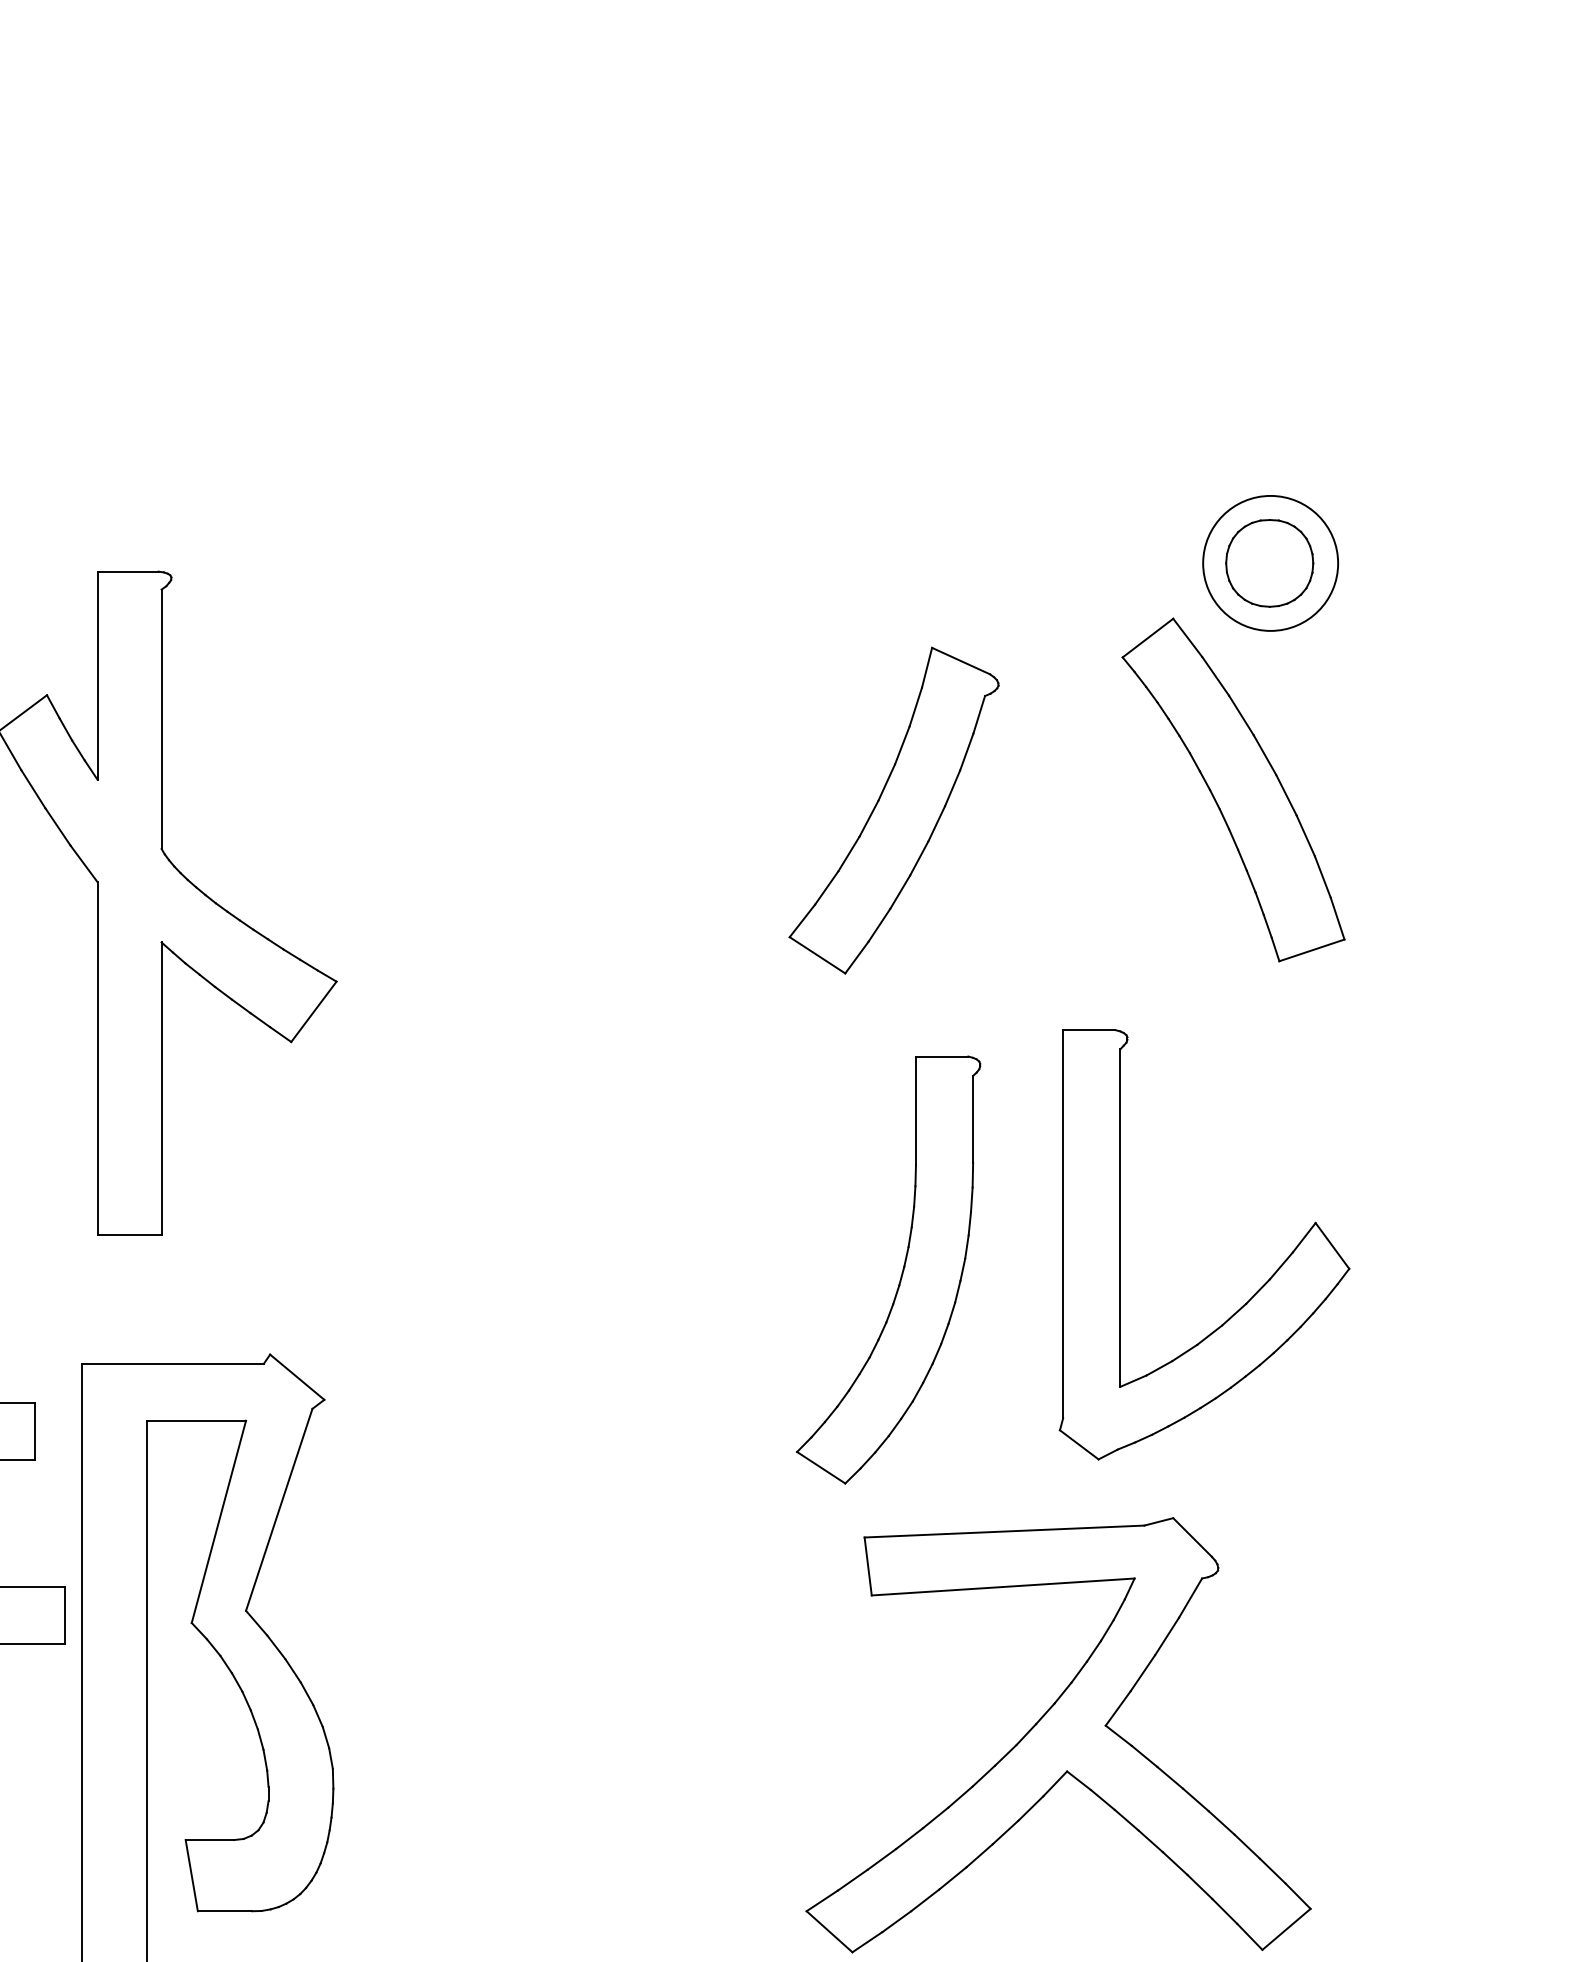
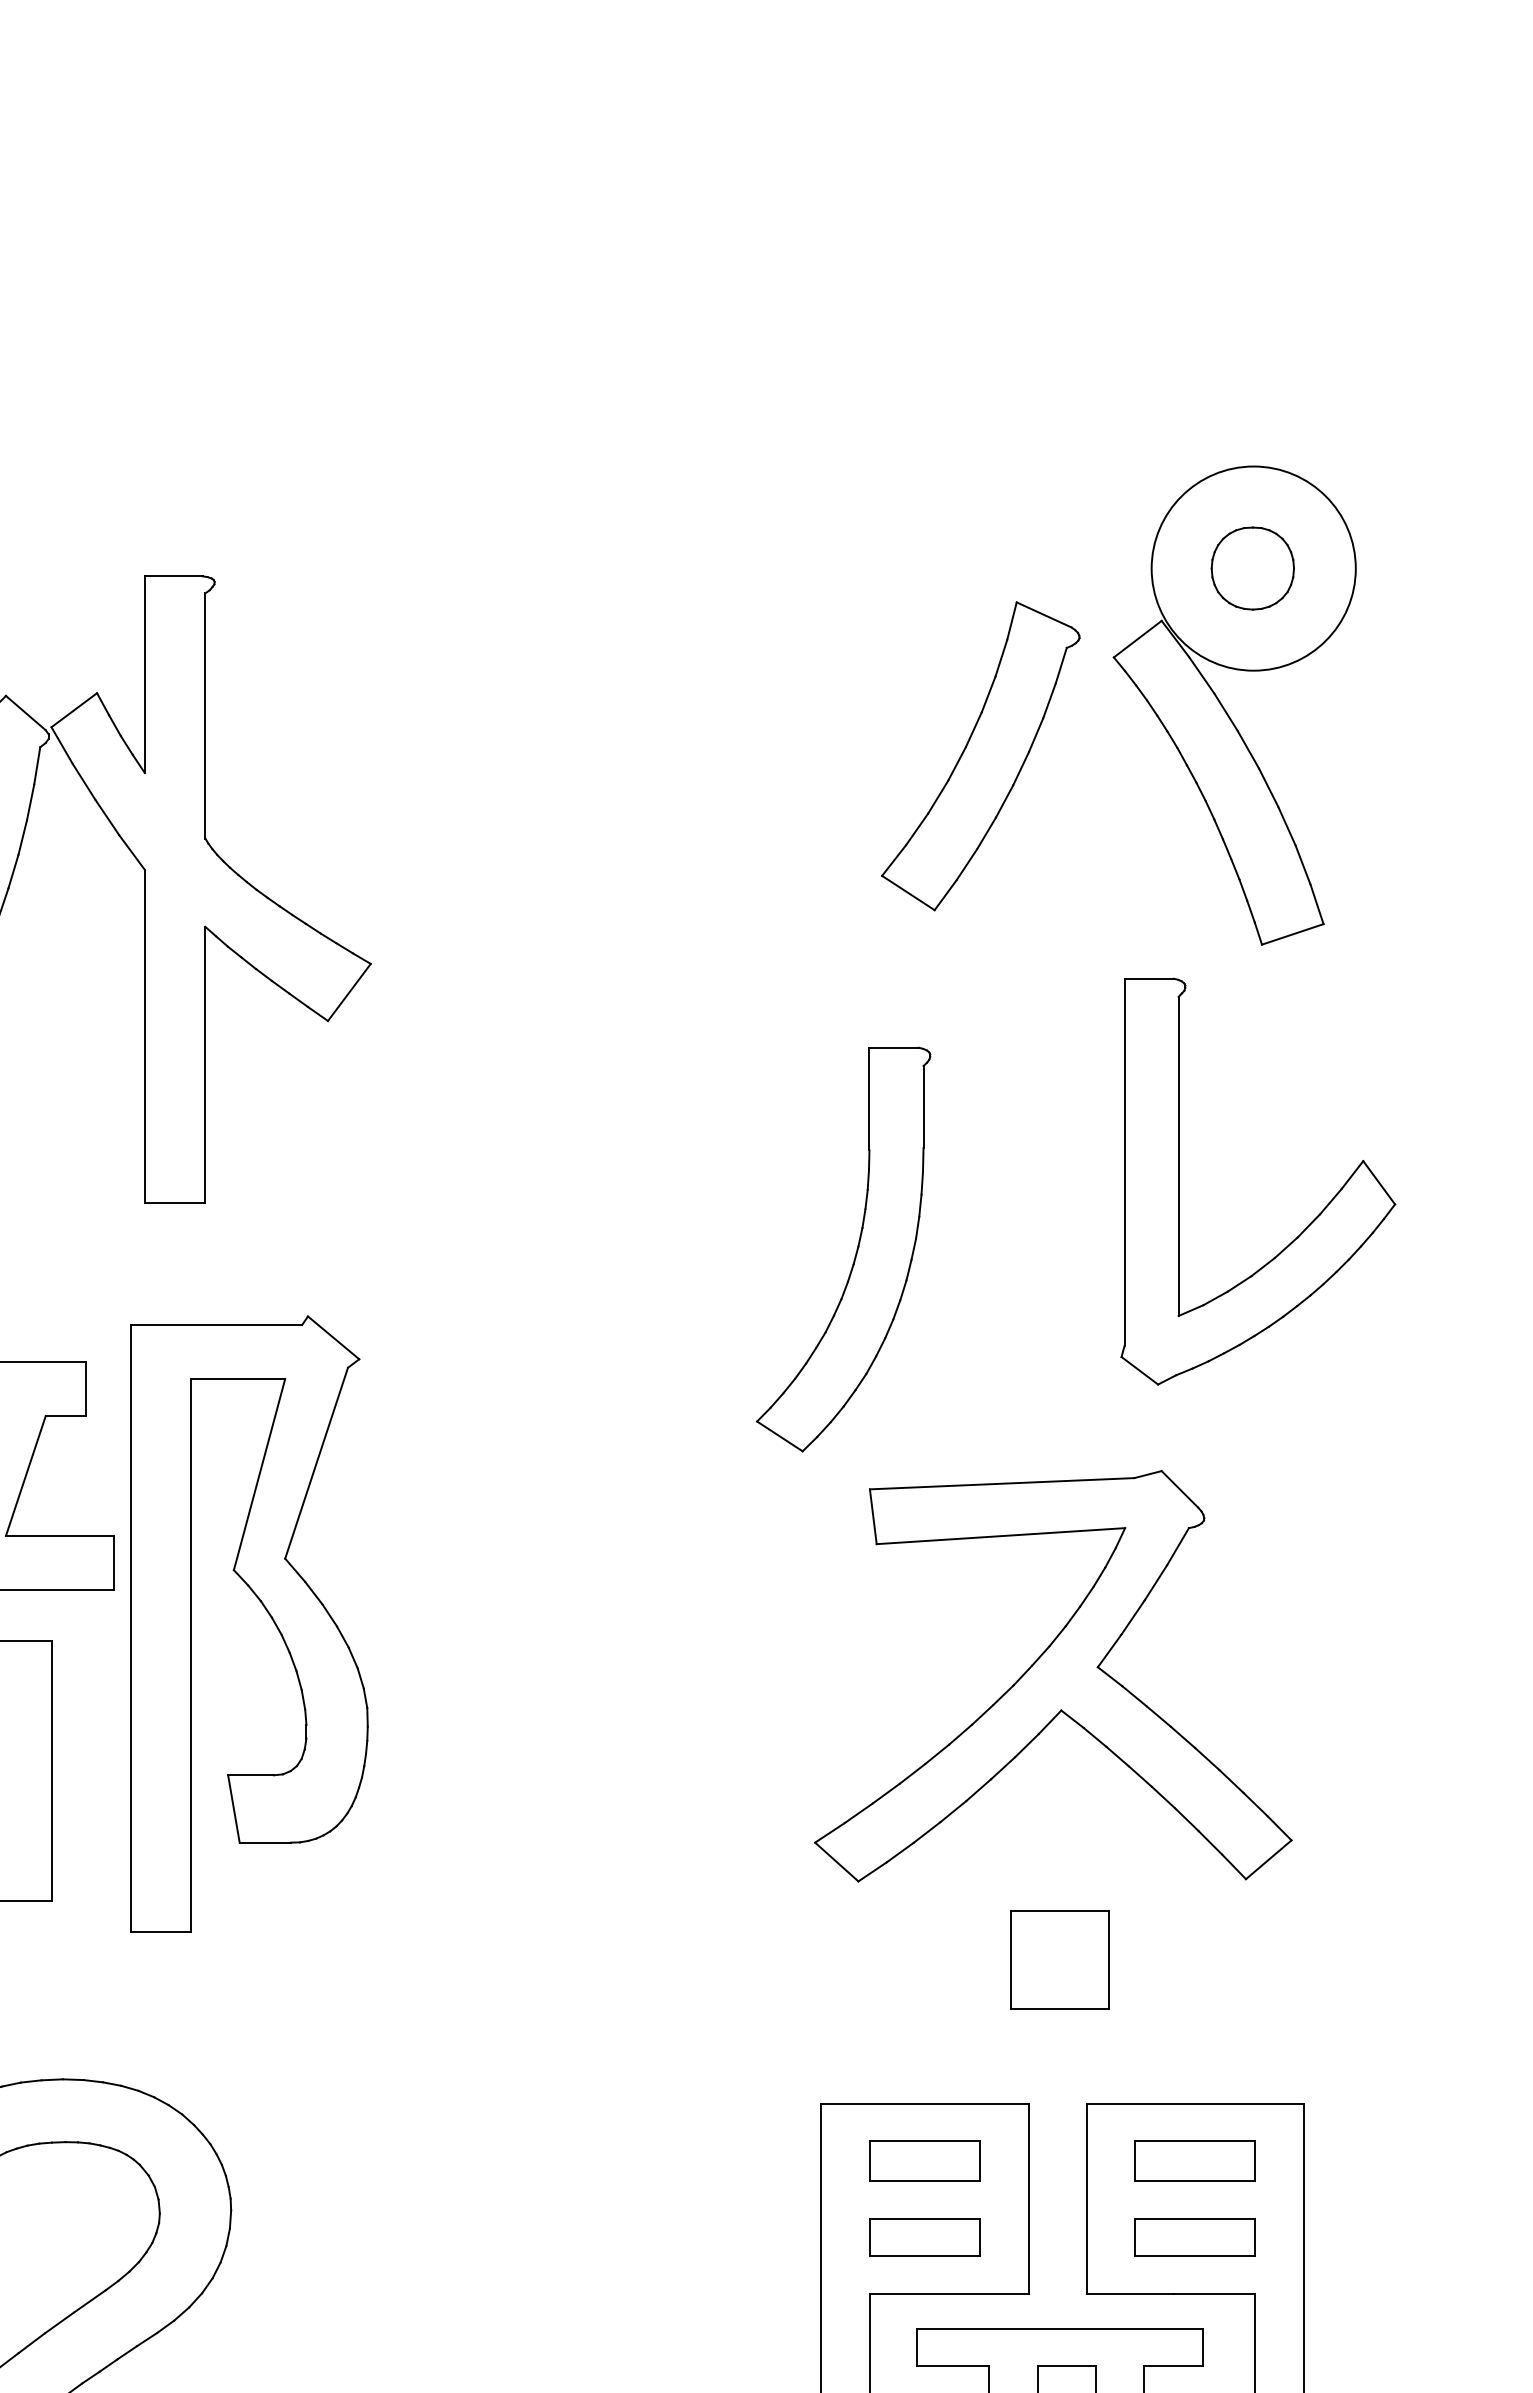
circle: (1270, 563) -> (1253, 568), size x1.6
part: (893, 810) -> (980, 756), moved
part: (901, 1273) -> (855, 1252), moved
part: (1254, 1293) -> (1305, 1227), moved

